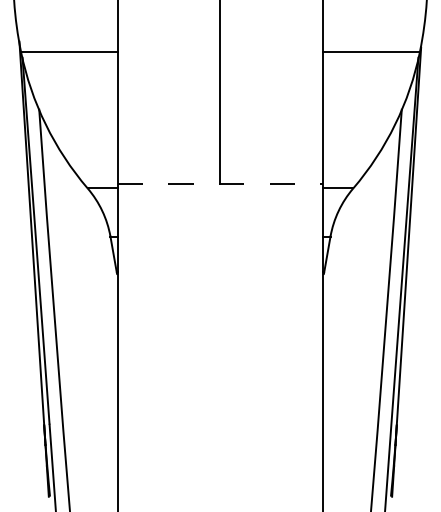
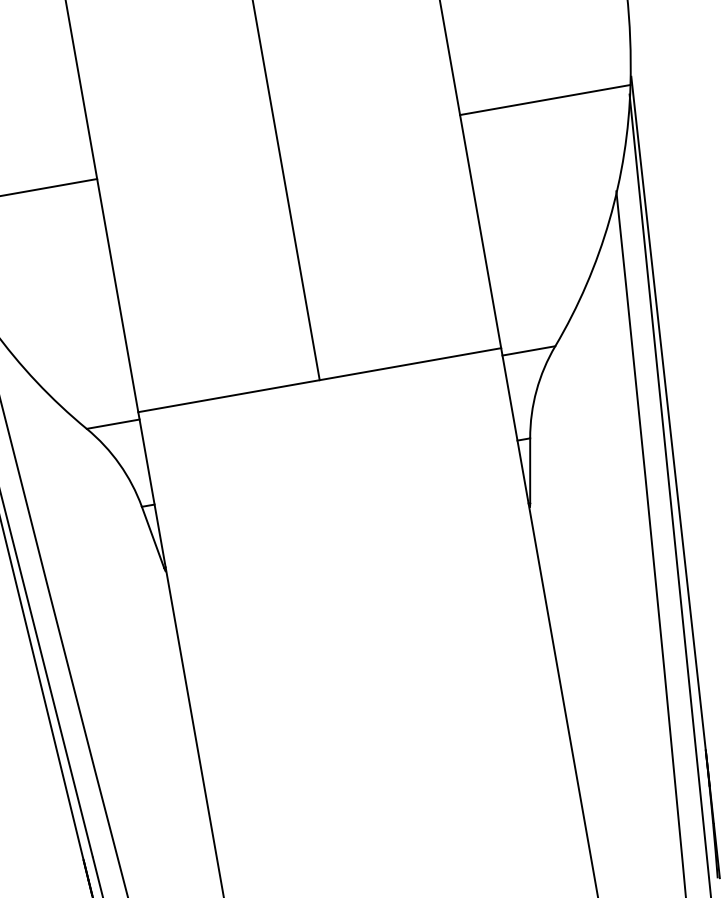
line: (220, 184) -> (319, 380), dashed -> solid

